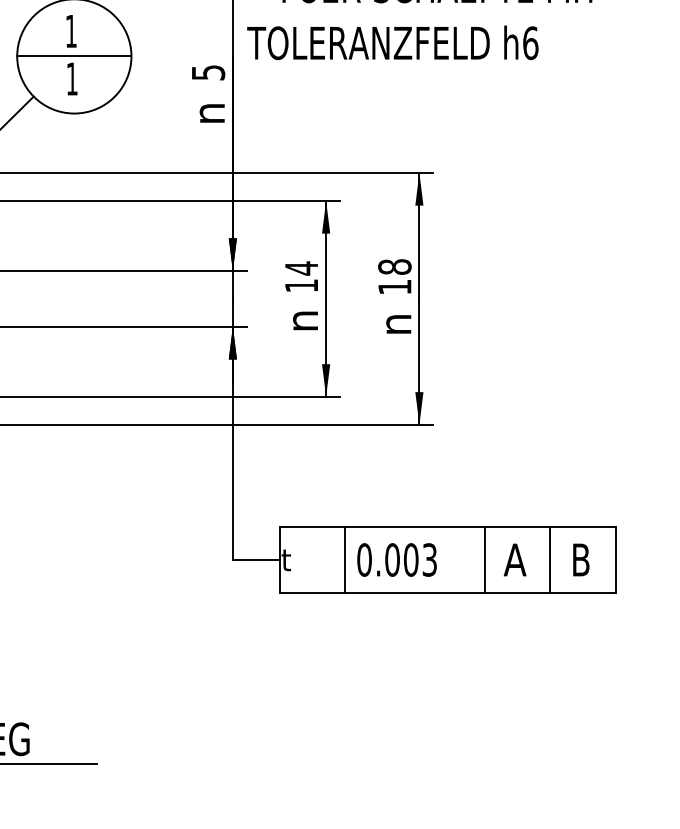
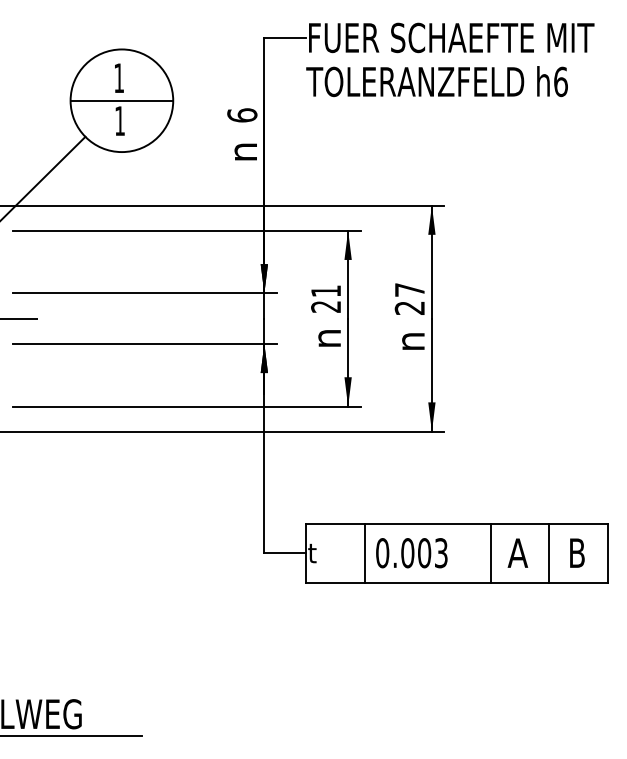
text: (392, 42) -> (436, 81), moved
text: (208, 72) -> (242, 115), 5 -> 6
text: (300, 276) -> (325, 298), 14 -> 21
text: (394, 276) -> (409, 298), 18 -> 27

